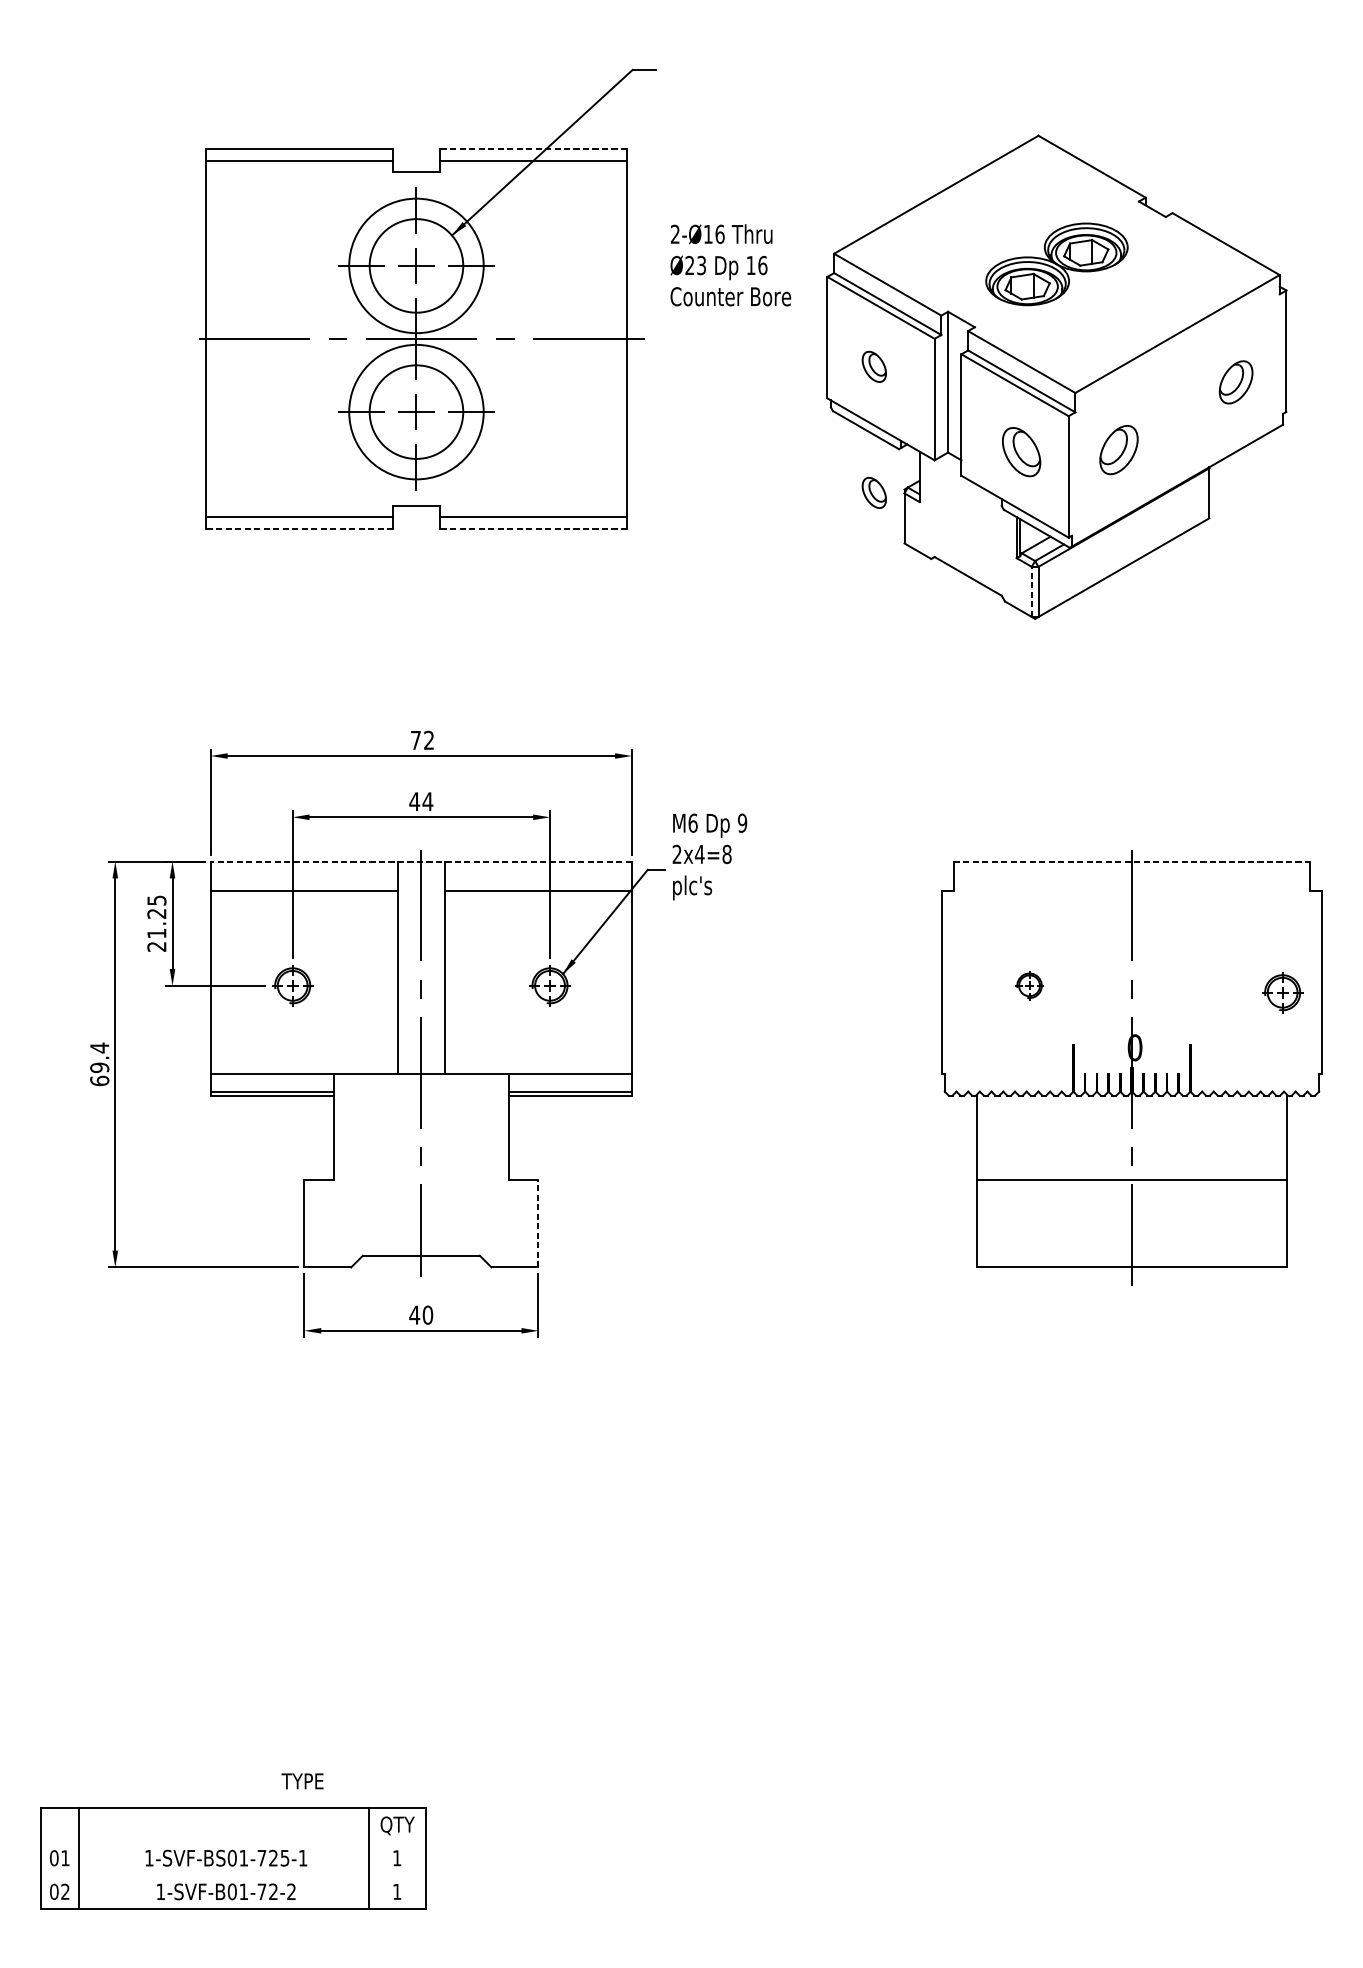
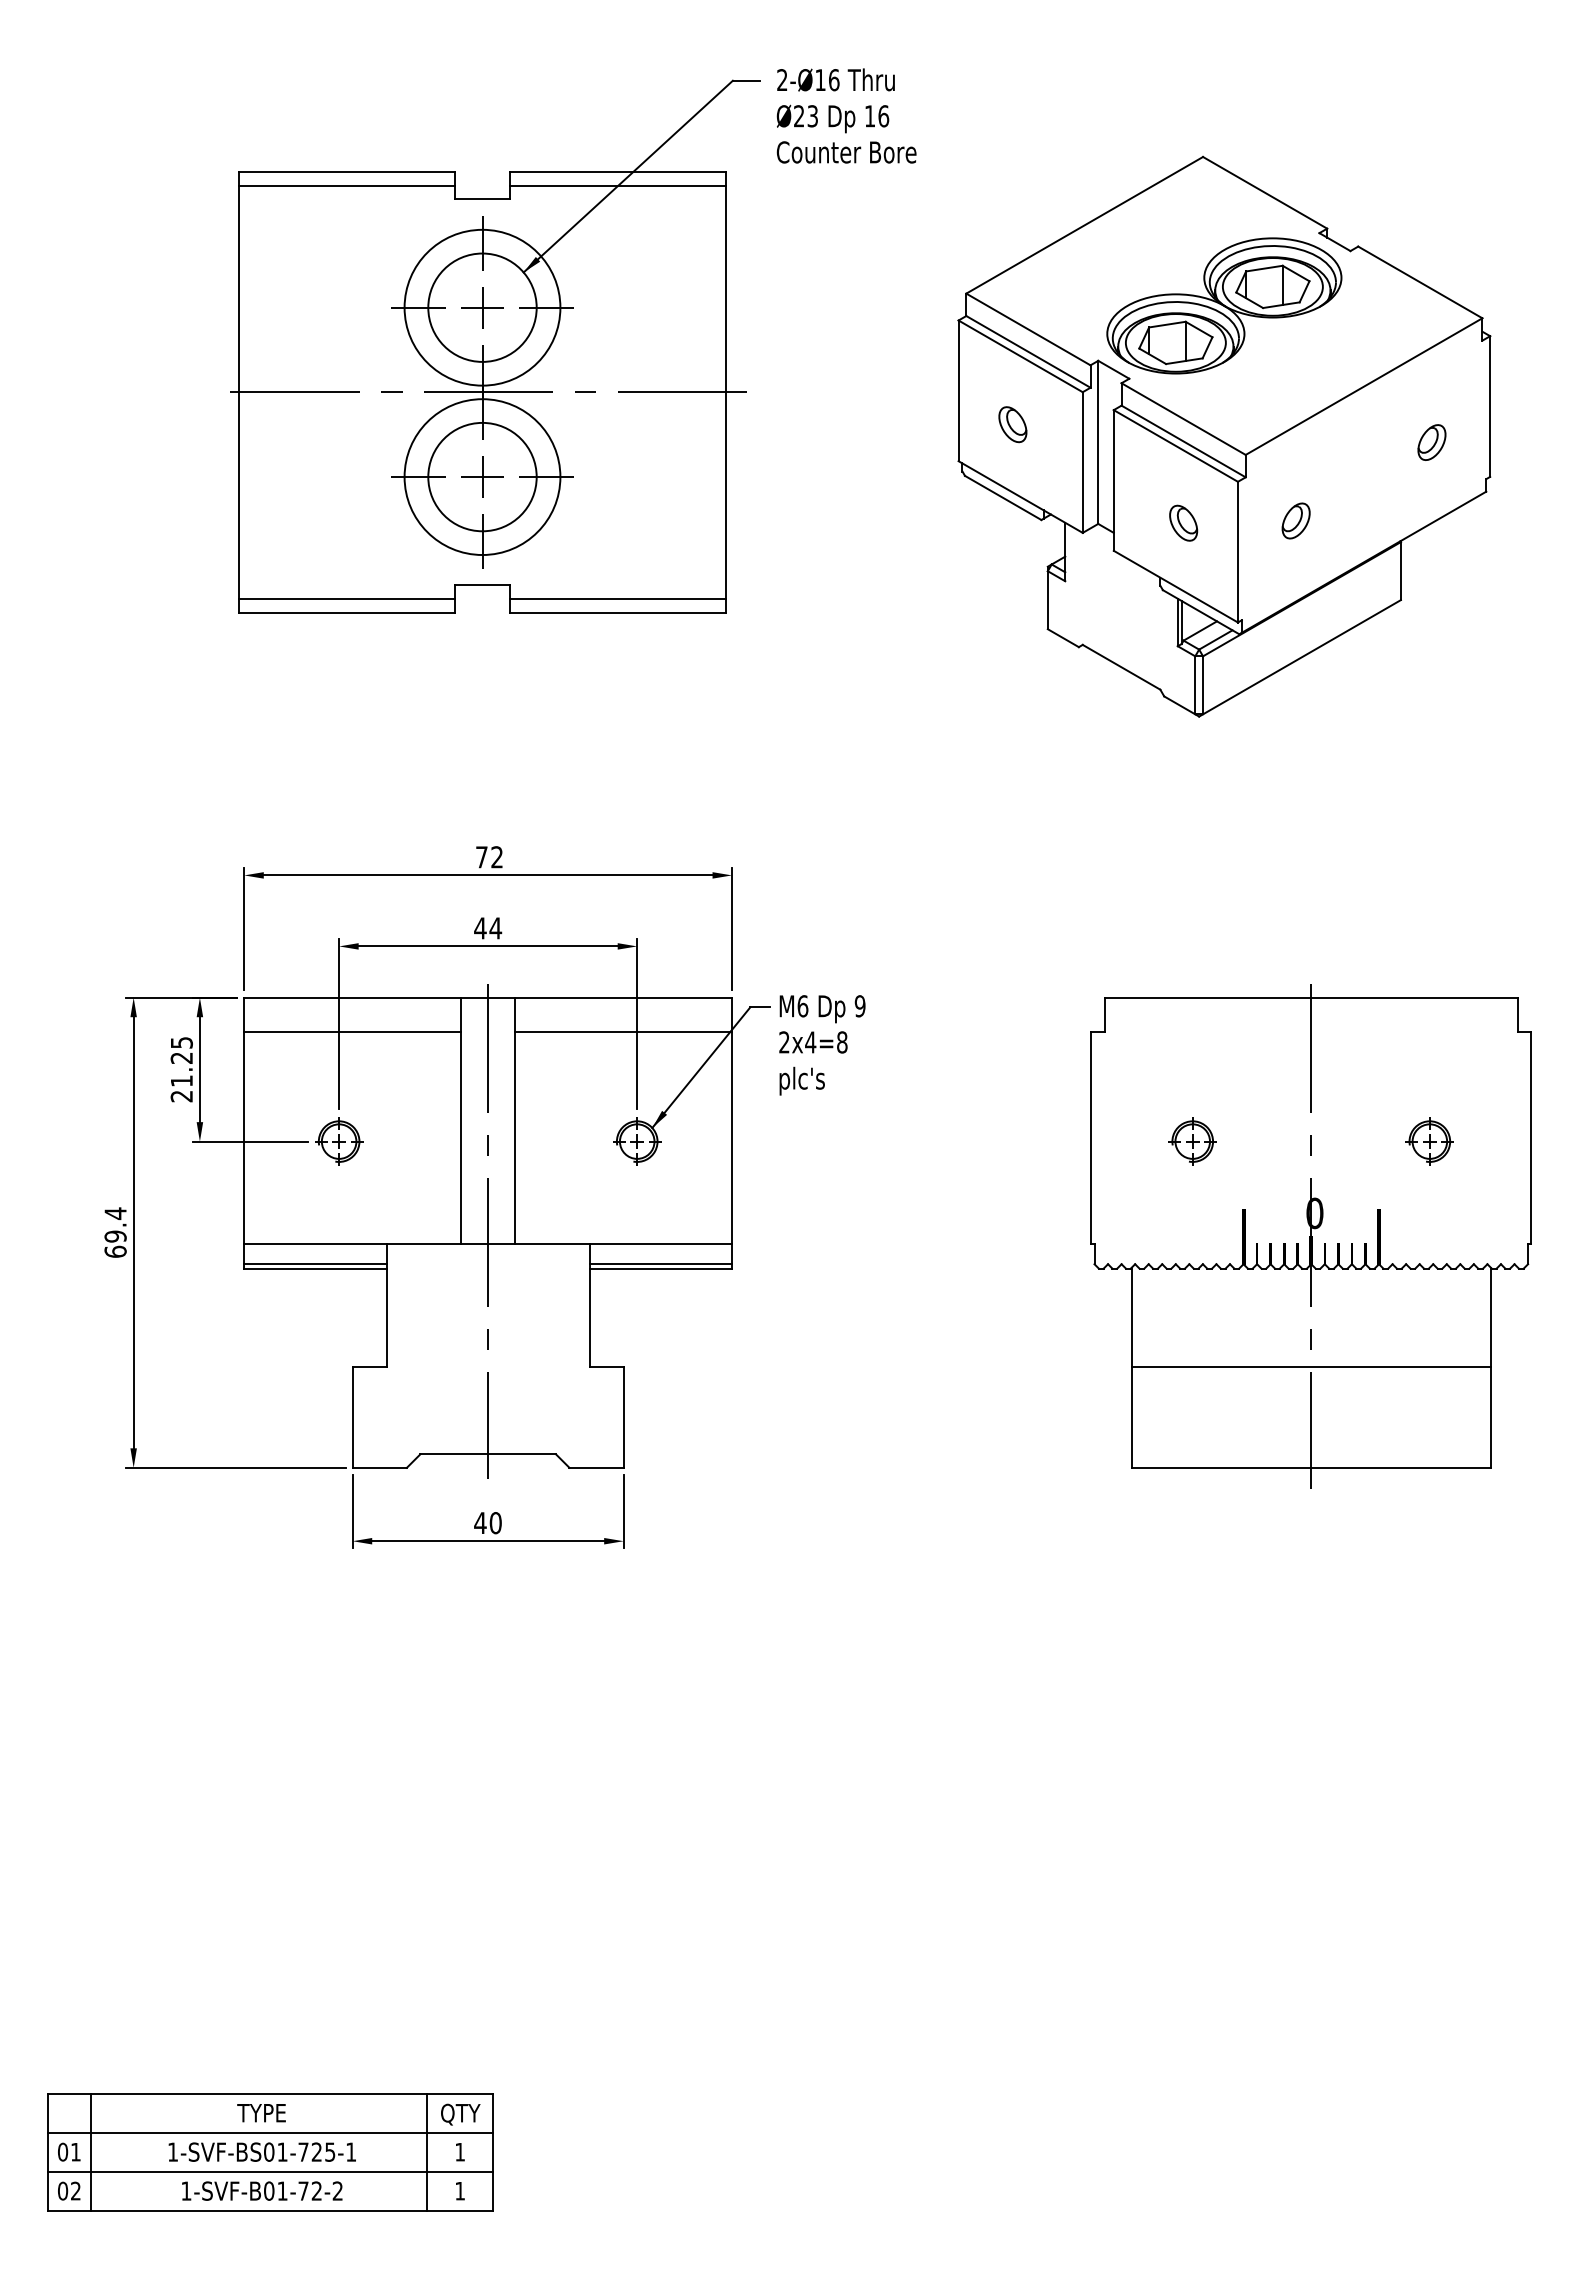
line: (533, 149) -> (617, 172), dashed -> solid
text: (730, 264) -> (846, 115), moved
part: (1057, 264) -> (1224, 305), size x1.43
part: (1235, 382) -> (1431, 442), size x0.71
part: (1118, 449) -> (1295, 520), size x0.62
part: (1021, 451) -> (1183, 522), size x0.62
part: (874, 492) -> (1012, 570), removed
line: (299, 529) -> (346, 612), dashed -> solid
line: (533, 529) -> (617, 612), dashed -> solid
line: (1031, 591) -> (1195, 684), dashed -> solid
text: (709, 857) -> (822, 1045), moved
line: (421, 861) -> (488, 997), dashed -> solid
line: (1132, 861) -> (1311, 997), dashed -> solid
part: (1029, 985) -> (1192, 1141), size x1.43
part: (1282, 992) -> (1429, 1141), moved
line: (538, 1223) -> (623, 1417), dashed -> solid
text: (302, 1781) -> (261, 2113), moved
line: (233, 1841) -> (270, 2132), added
line: (233, 1874) -> (270, 2171), added

